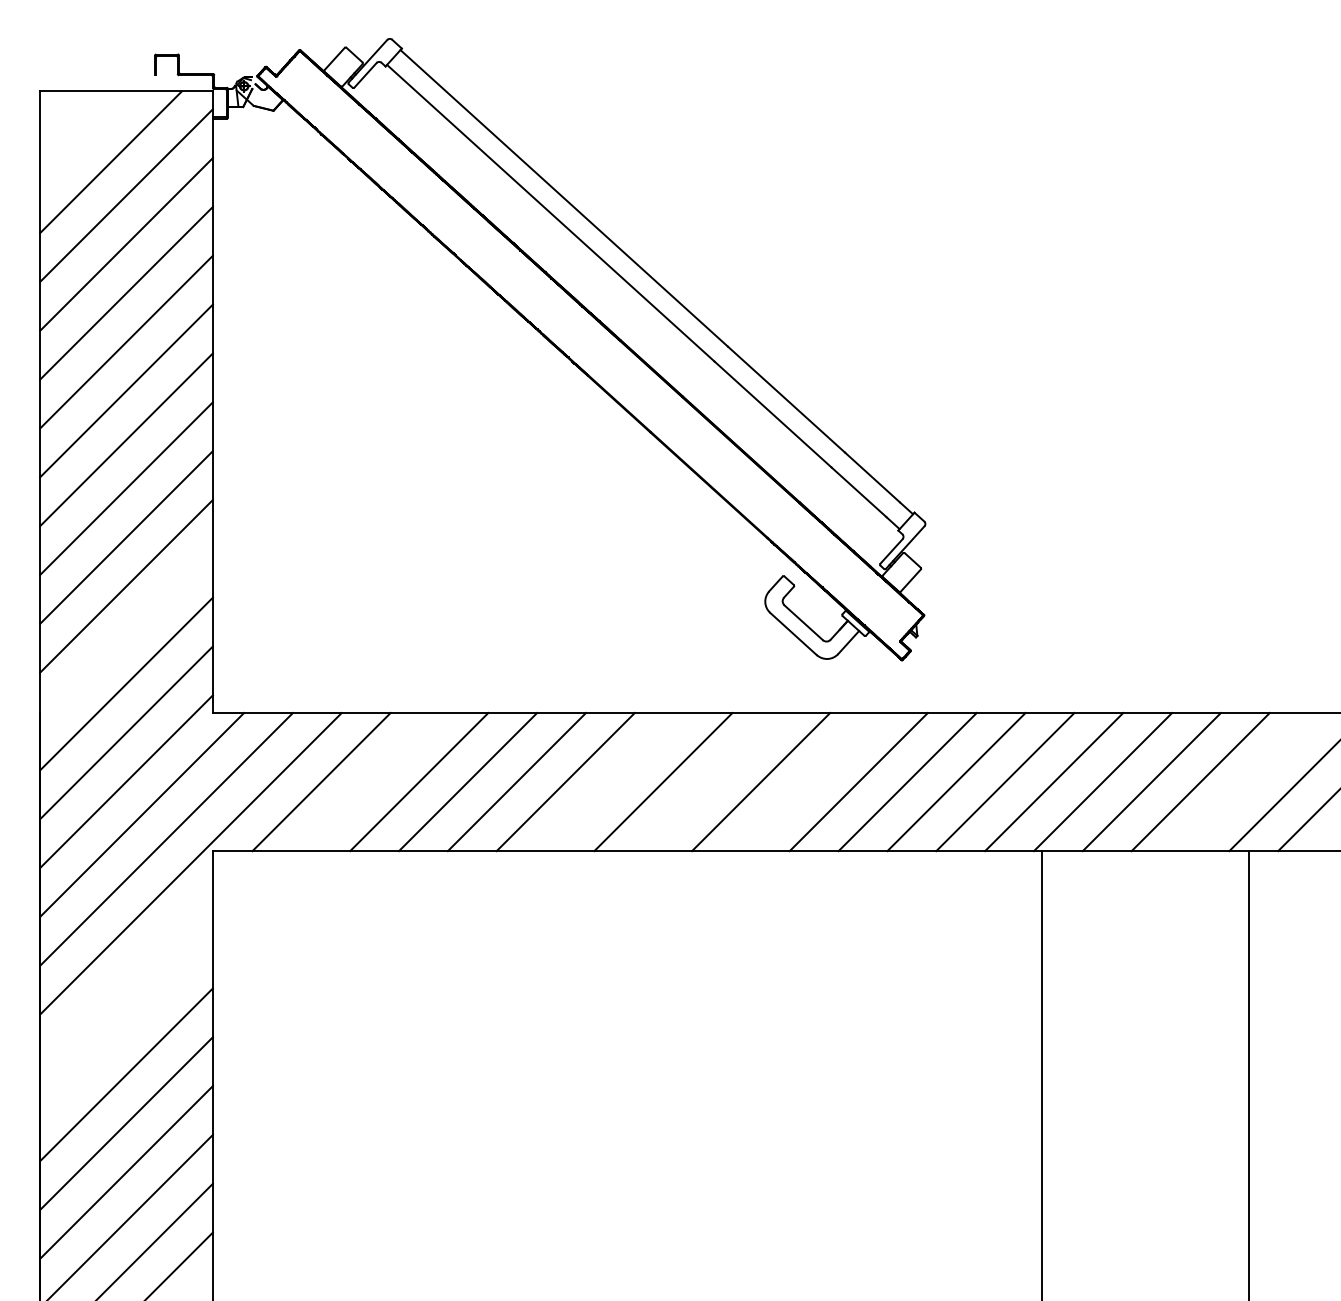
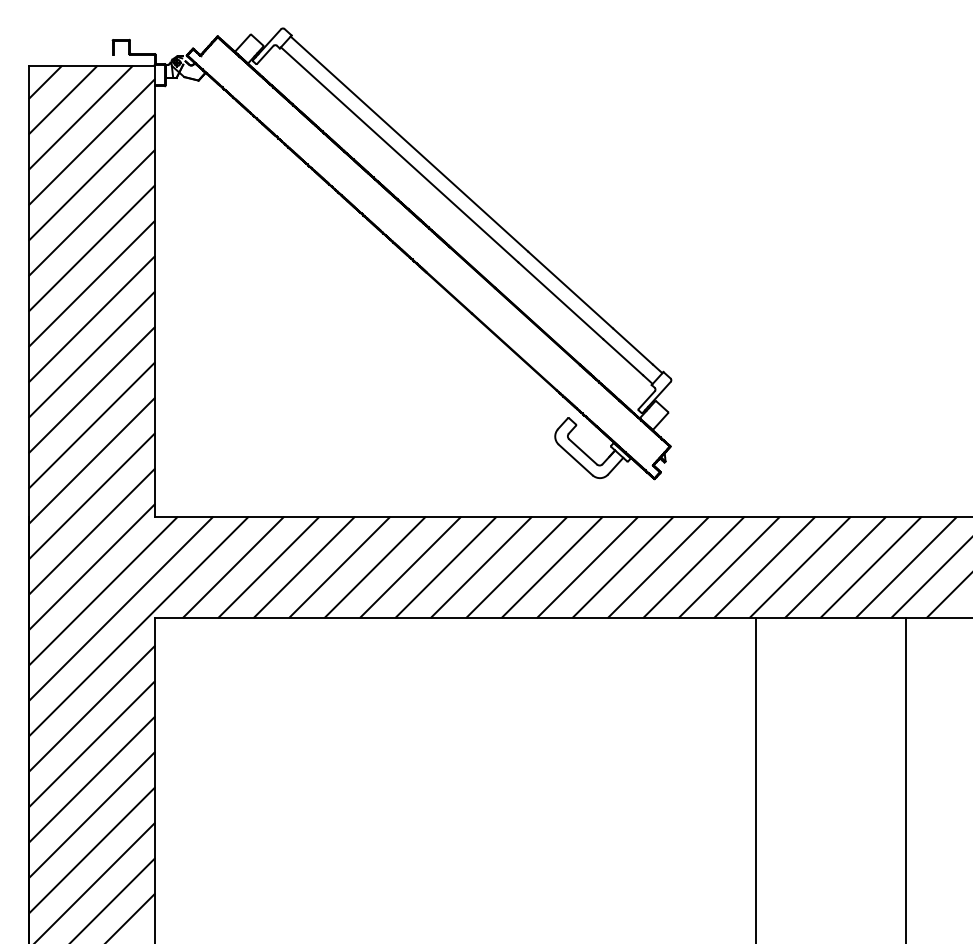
line: (62, 113) -> (45, 82), added
line: (86, 137) -> (62, 99), added
line: (126, 634) -> (91, 460), added
line: (370, 782) -> (268, 567), added
line: (614, 782) -> (445, 567), added
line: (712, 782) -> (516, 567), added
line: (809, 782) -> (587, 567), added
line: (1249, 782) -> (906, 567), added
line: (126, 976) -> (91, 708), added
line: (126, 1025) -> (91, 743), added

